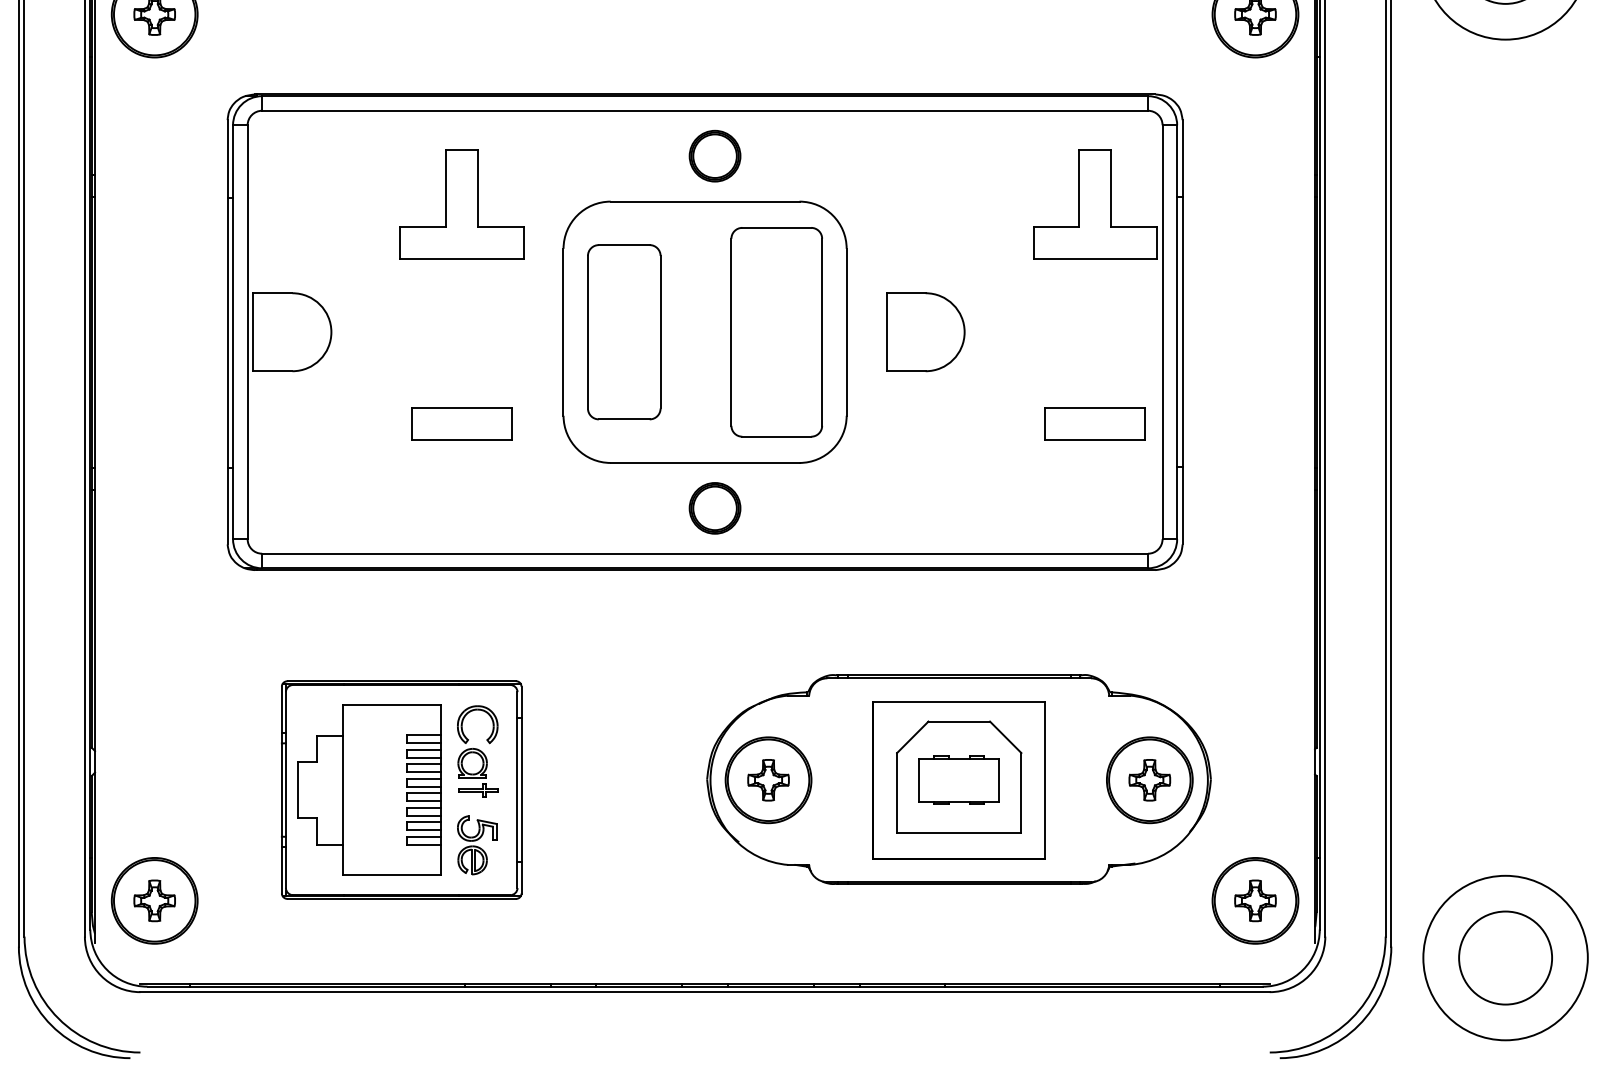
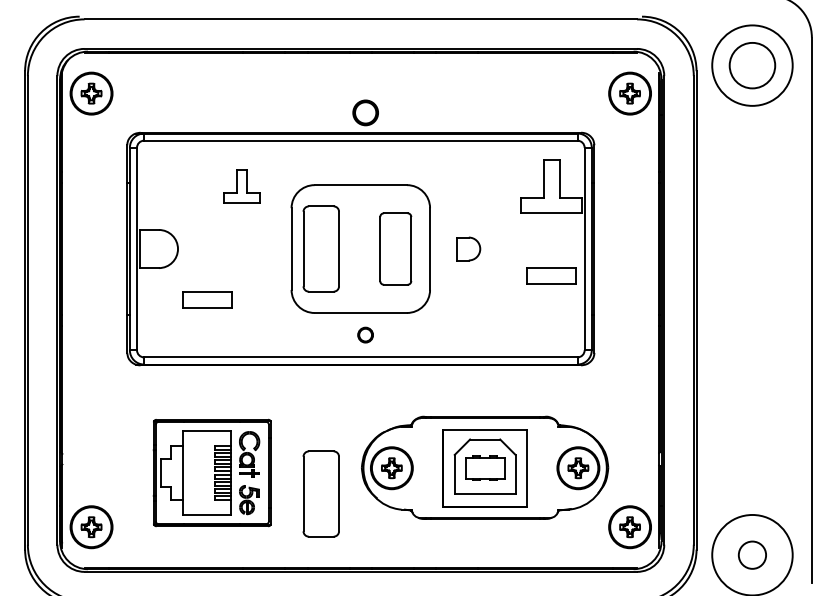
part: (714, 155) -> (365, 112), moved
part: (461, 204) -> (241, 186), size x0.6
part: (775, 331) -> (395, 248), size x0.7
part: (925, 331) -> (468, 248), size x0.6
part: (461, 423) -> (207, 299), moved
part: (1094, 423) -> (551, 275), moved
part: (714, 506) -> (365, 334), size x0.6
part: (622, 831) -> (320, 493), added
circle: (1505, 956) -> (752, 554), size x0.6

